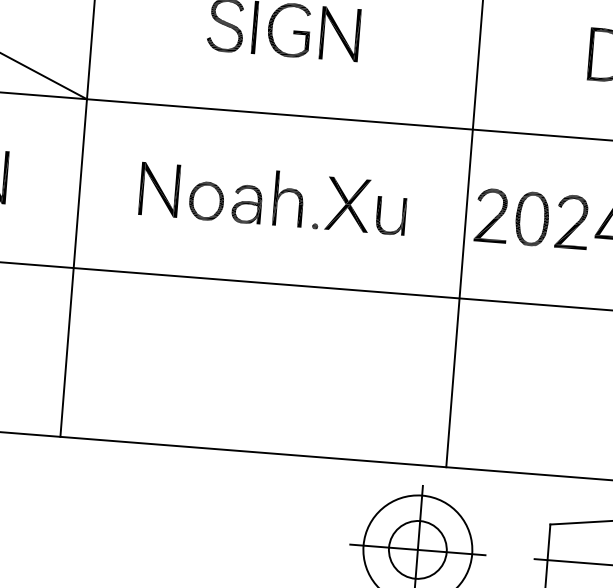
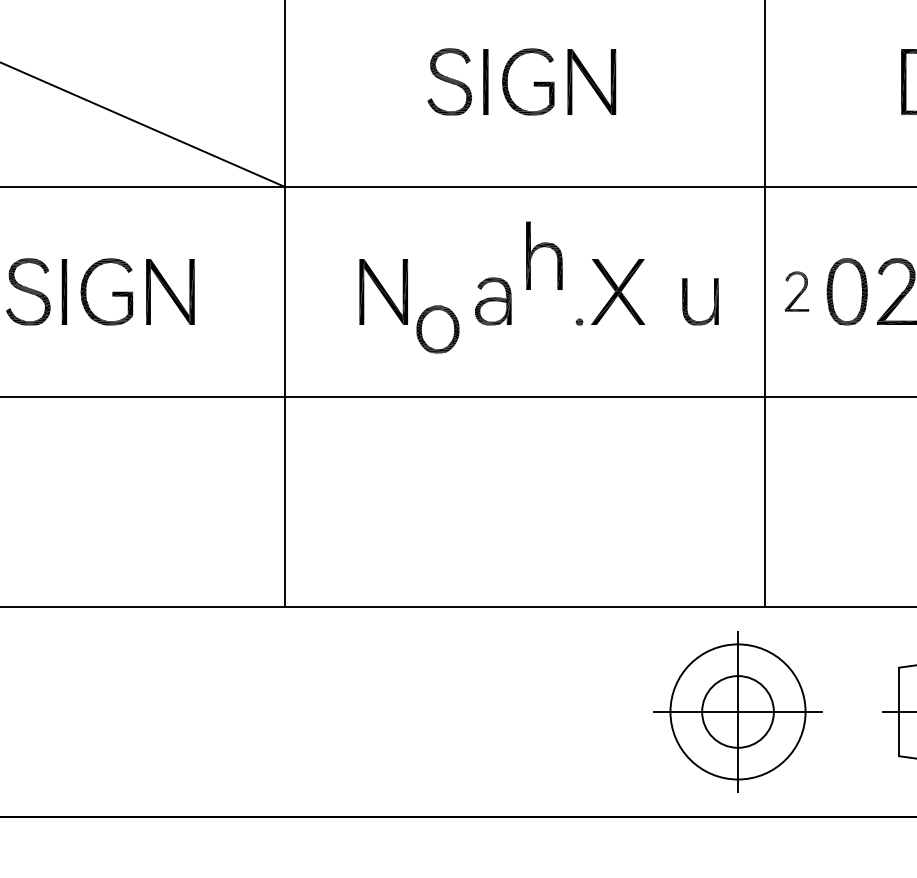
part: (289, 192) -> (544, 247), moved
part: (206, 201) -> (437, 329), moved
part: (380, 214) -> (687, 301), moved
part: (491, 215) -> (796, 291), size x0.6

